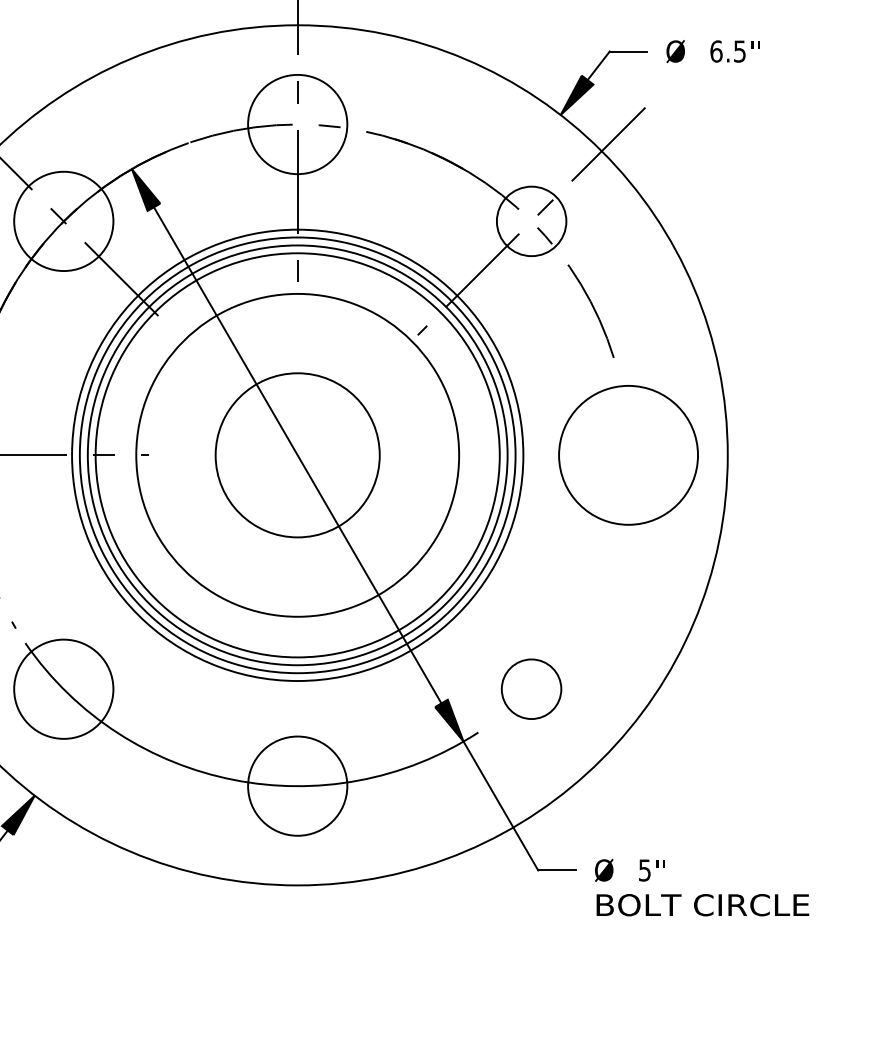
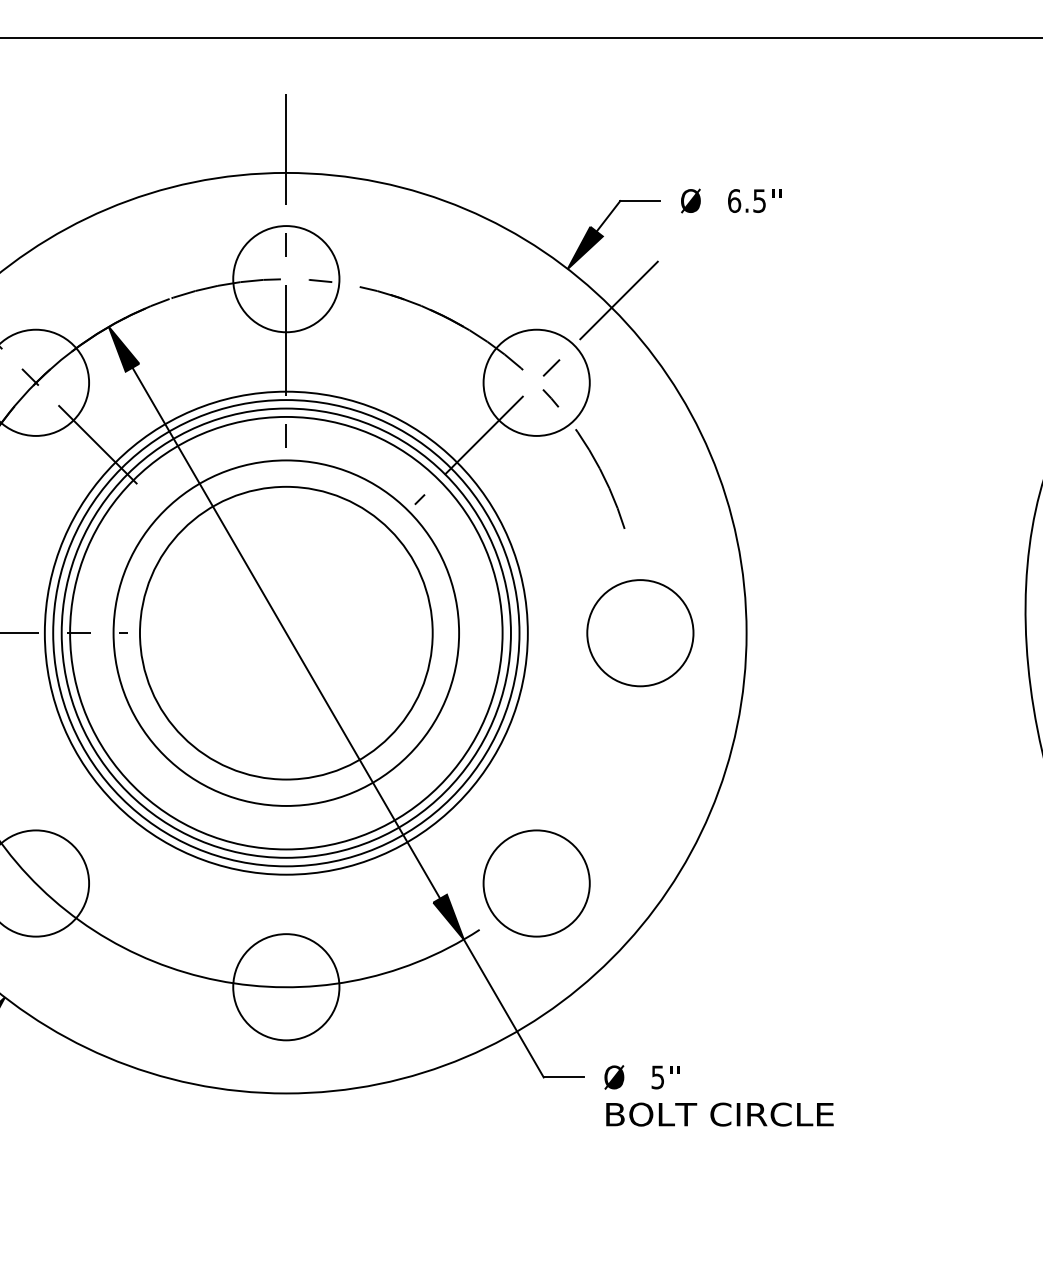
circle: (531, 221) -> (536, 382), size x1.43
circle: (296, 454) -> (285, 632), size x1.67
circle: (628, 455) -> (640, 633), size x0.71
circle: (531, 689) -> (536, 883), size x1.67

